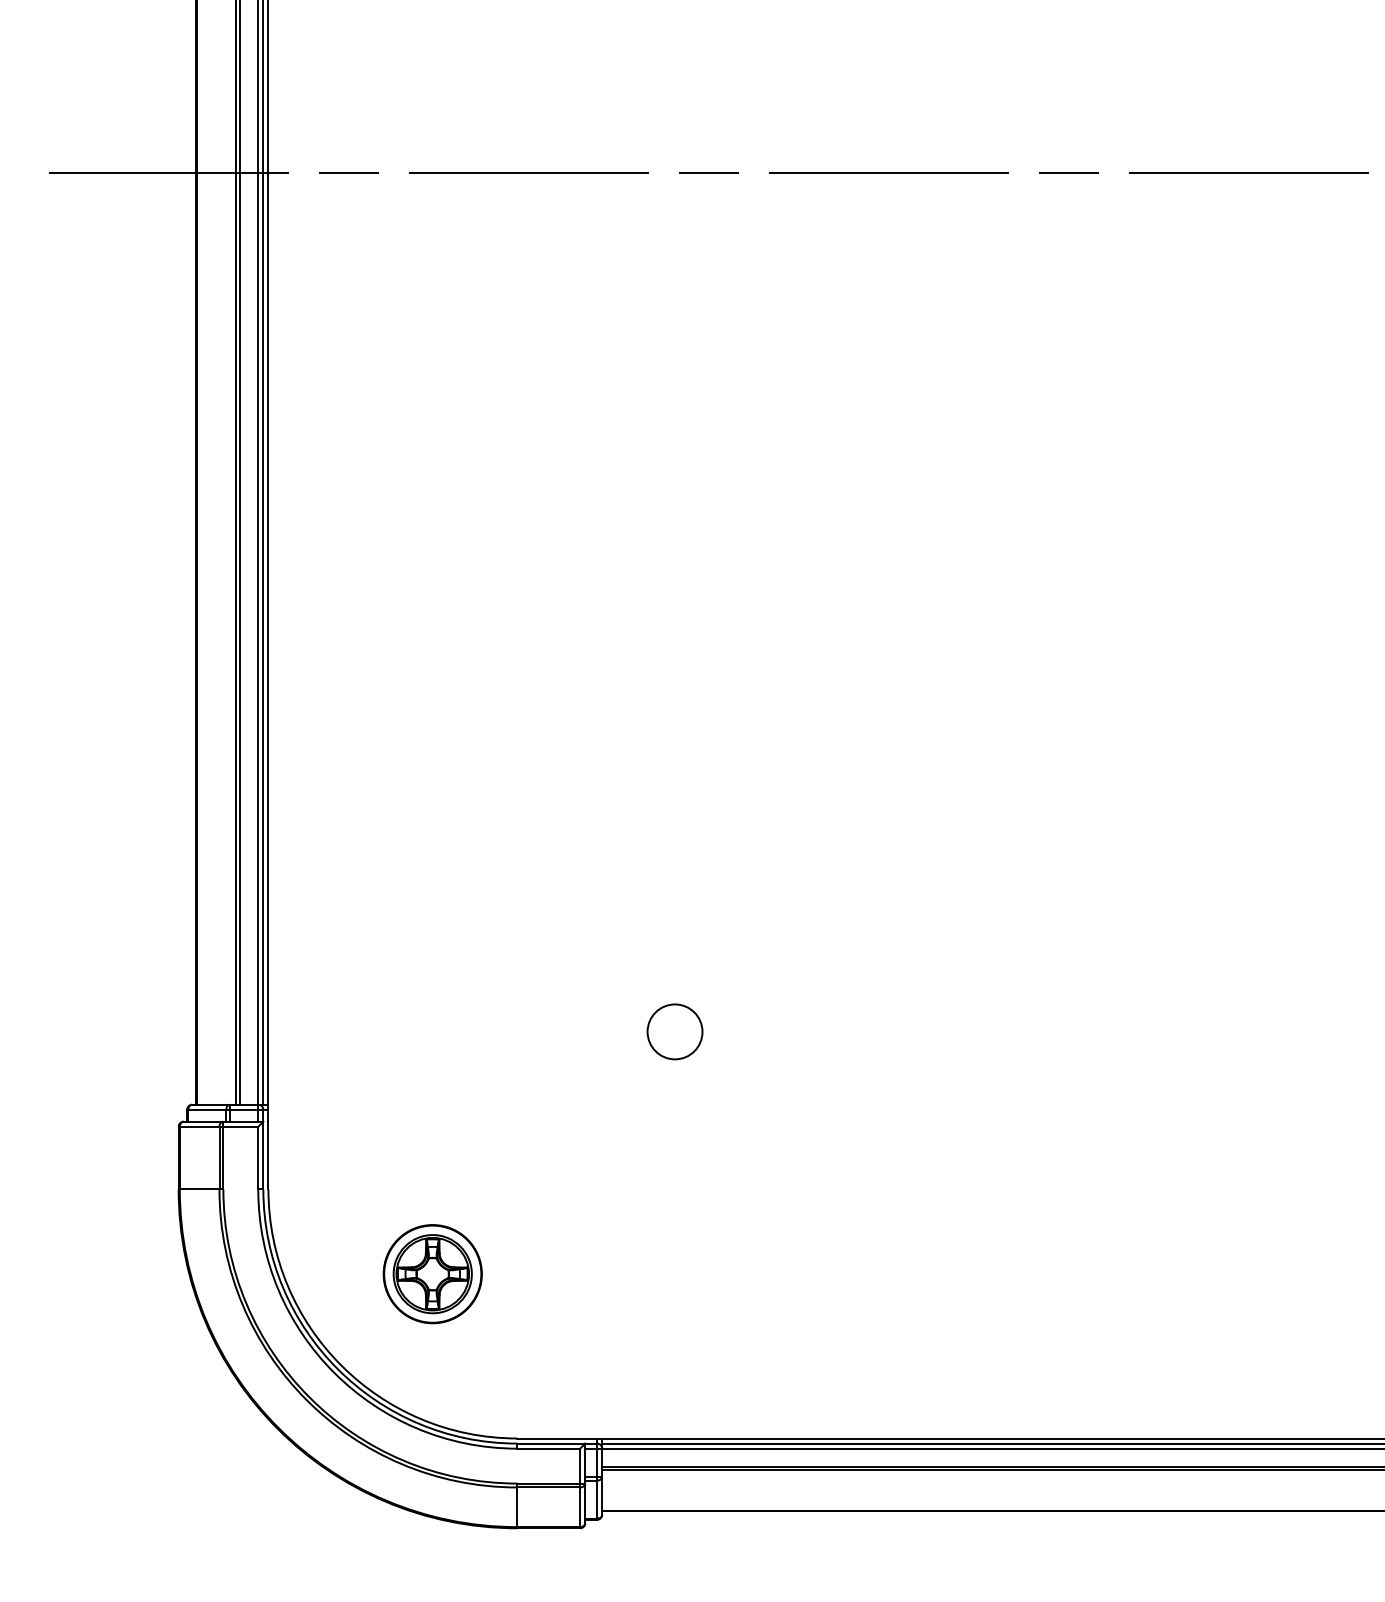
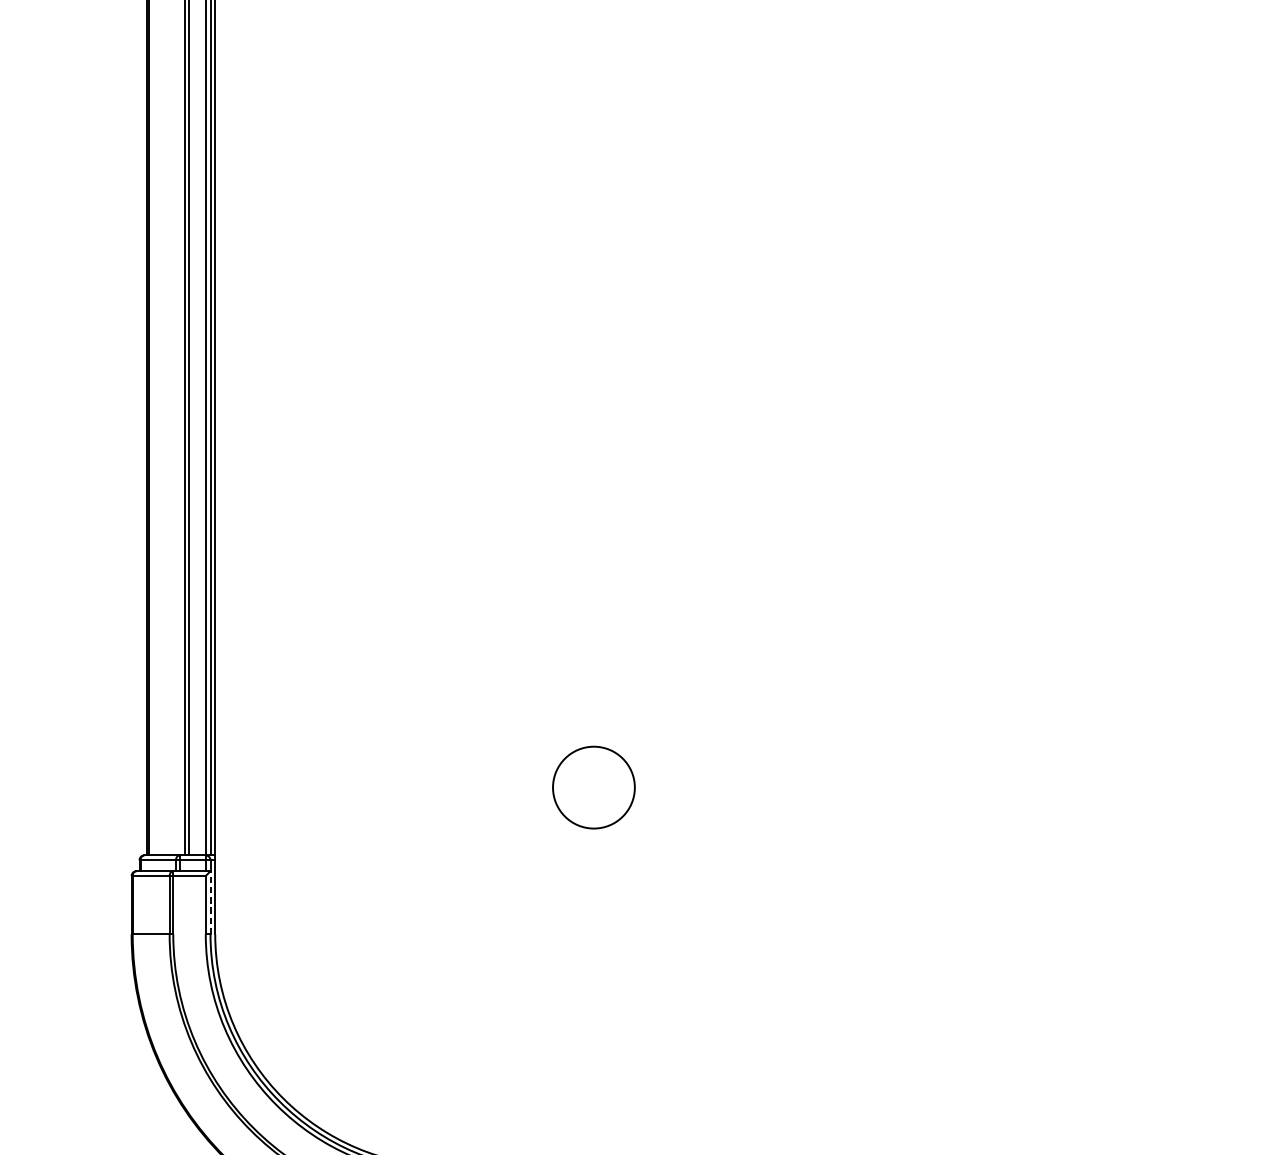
circle: (674, 1031) -> (593, 787), size x1.6
line: (263, 1155) -> (210, 902), solid -> dashed
part: (432, 1274) -> (368, 1013), removed

